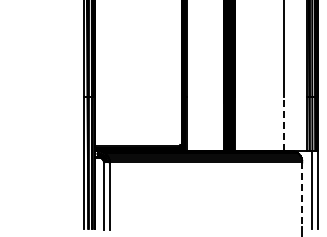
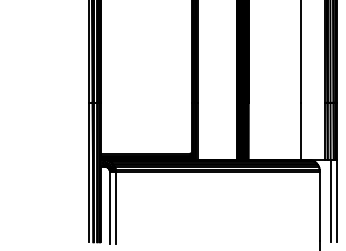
line: (284, 123) -> (301, 130), dashed -> solid
line: (302, 195) -> (320, 206), dashed -> solid

